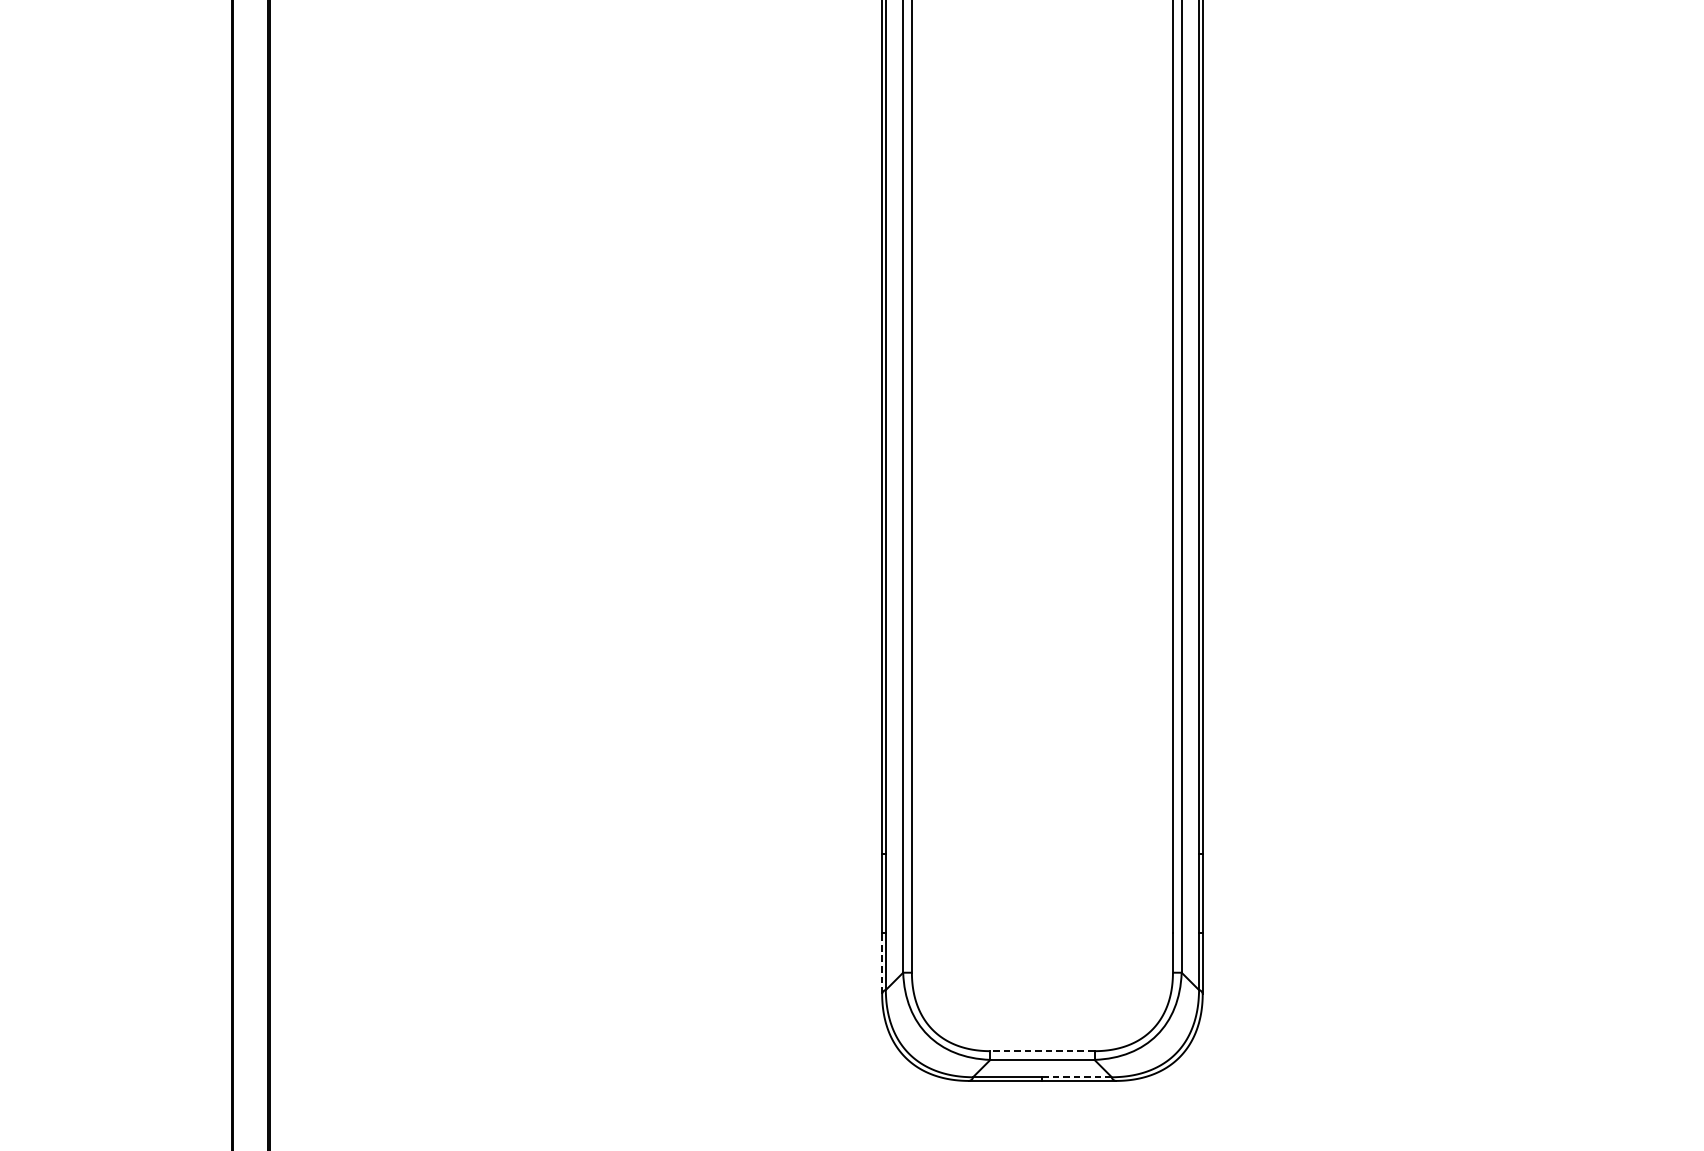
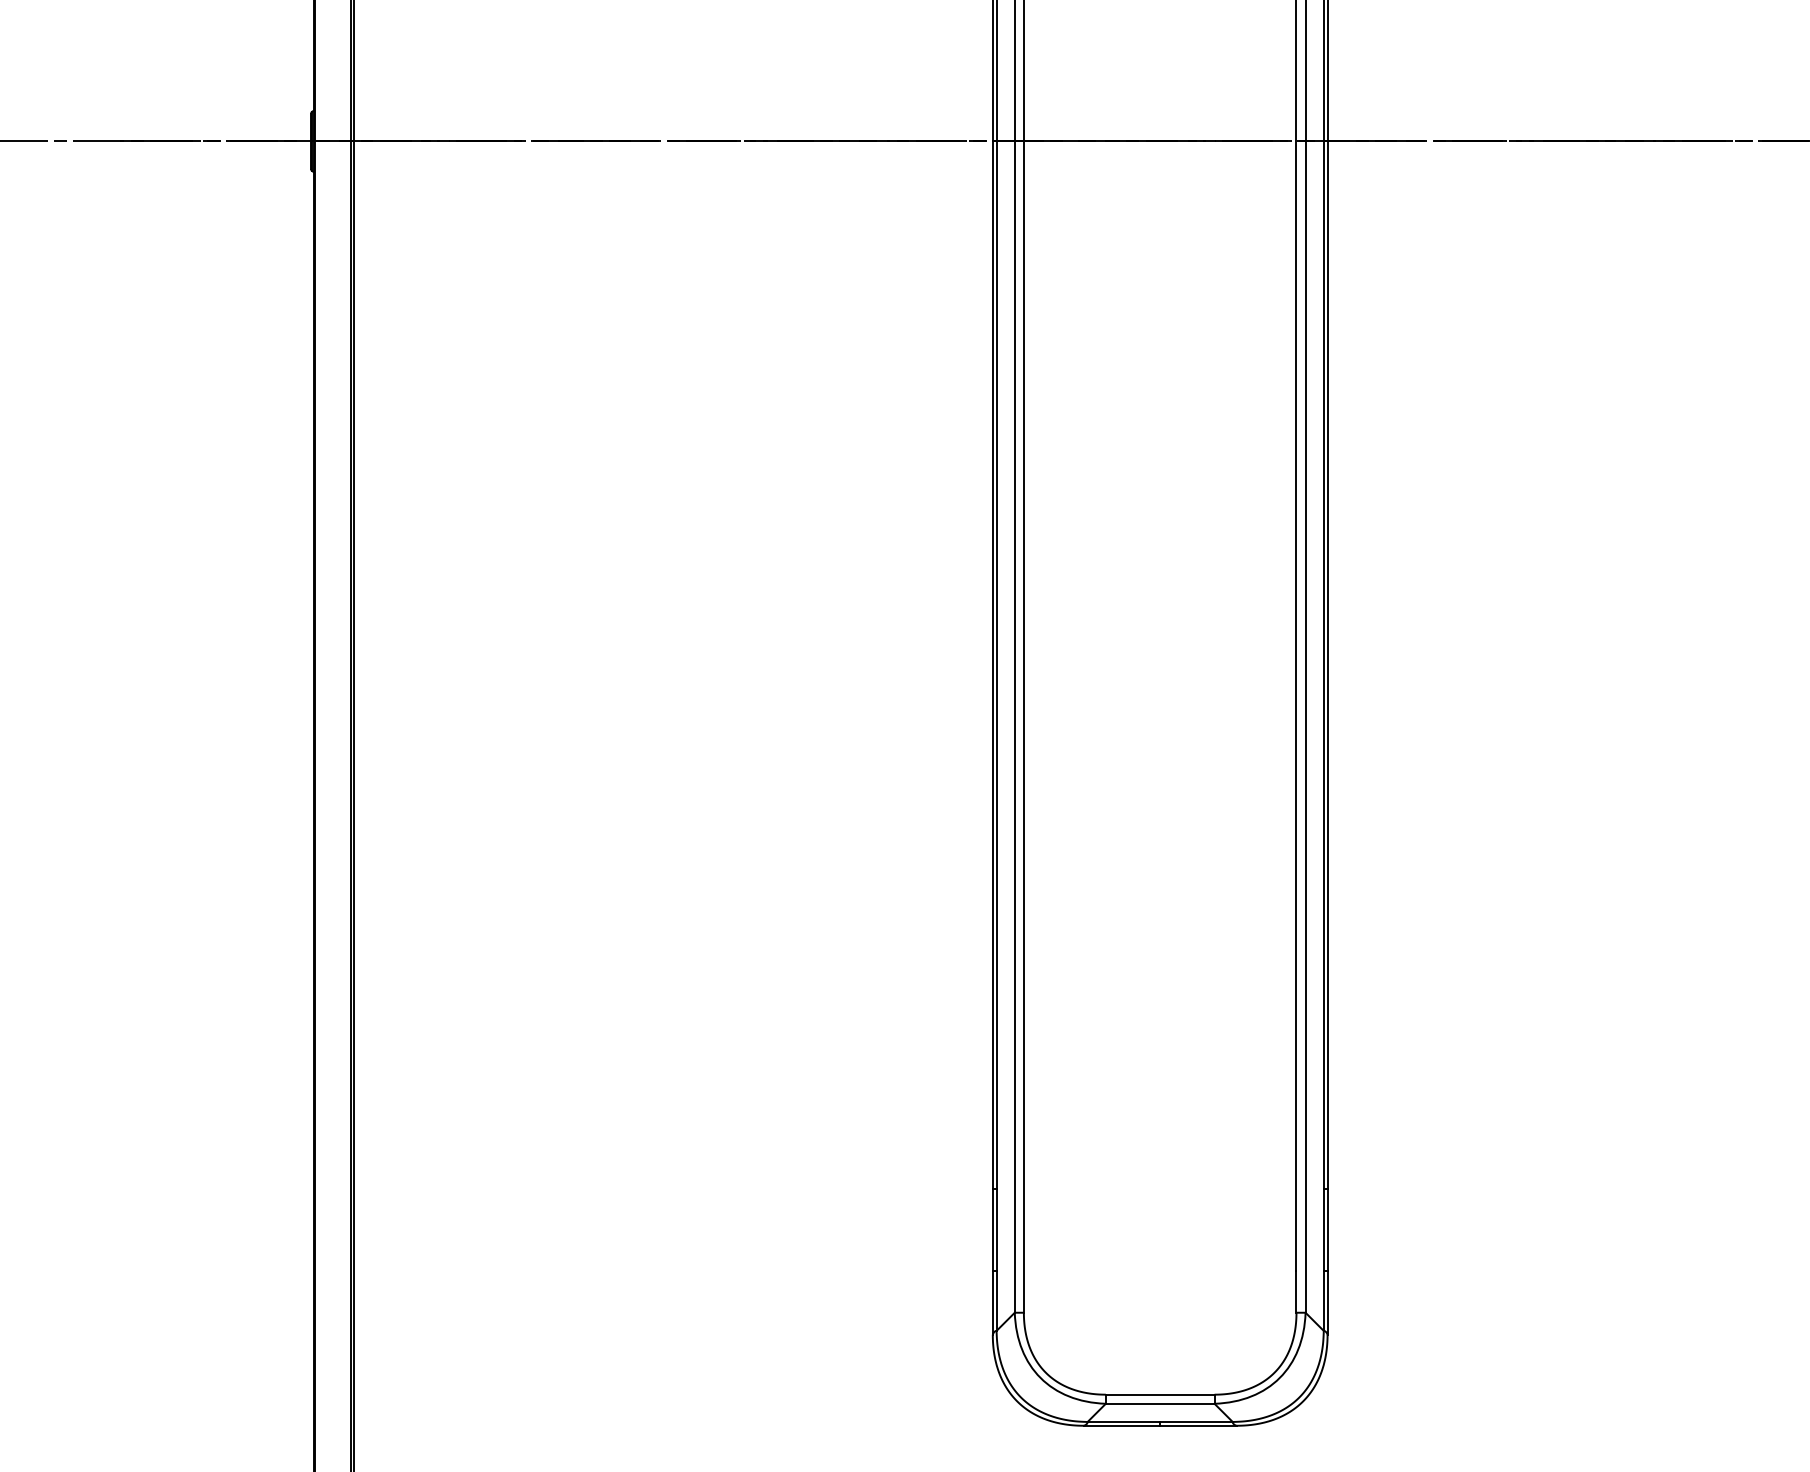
line: (881, 962) -> (992, 1302), dashed -> solid
line: (1041, 1051) -> (1159, 1394), dashed -> solid
line: (1076, 1076) -> (1195, 1421), dashed -> solid

